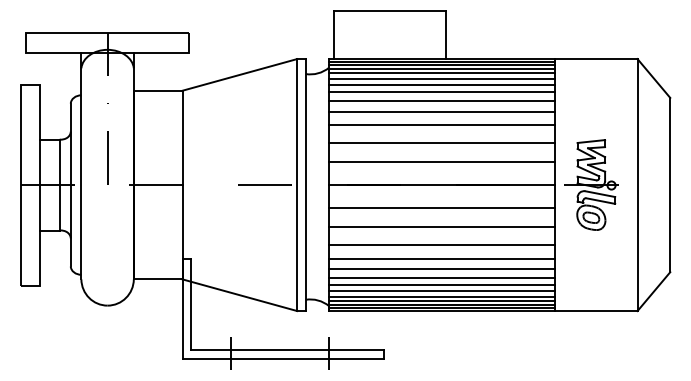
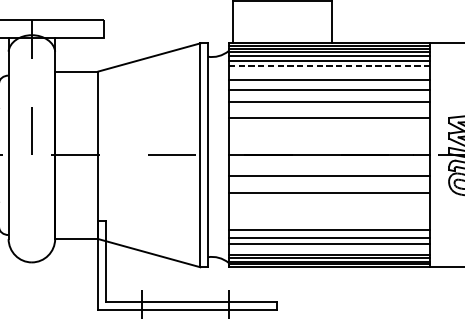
line: (442, 84) -> (329, 65), solid -> dashed
line: (442, 91) -> (329, 72), removed
line: (442, 162) -> (329, 135), removed
line: (442, 244) -> (329, 208), removed
line: (442, 258) -> (329, 220), removed
line: (442, 290) -> (329, 248), removed

